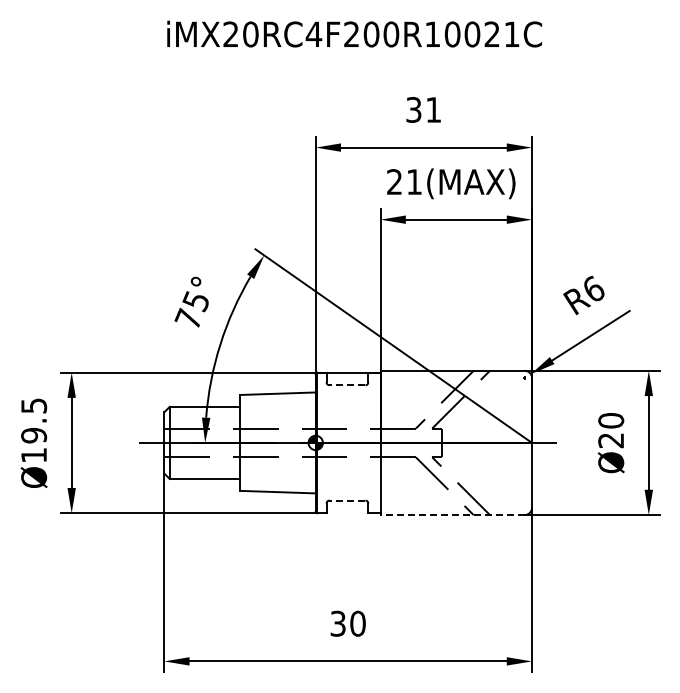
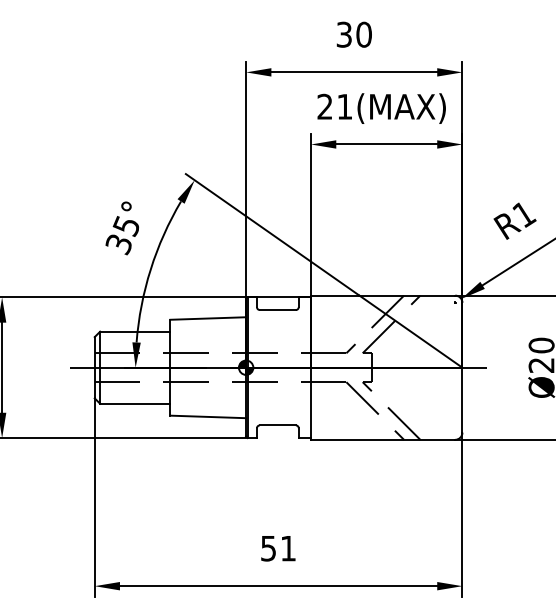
text: (433, 109) -> (363, 34), 31 -> 30
text: (594, 288) -> (524, 213), R6 -> R1
text: (187, 319) -> (117, 244), 75° -> 35°
line: (346, 385) -> (276, 310), dashed -> solid
line: (346, 500) -> (276, 425), dashed -> solid
line: (452, 515) -> (382, 440), dashed -> solid
text: (348, 623) -> (278, 548), 30 -> 51

